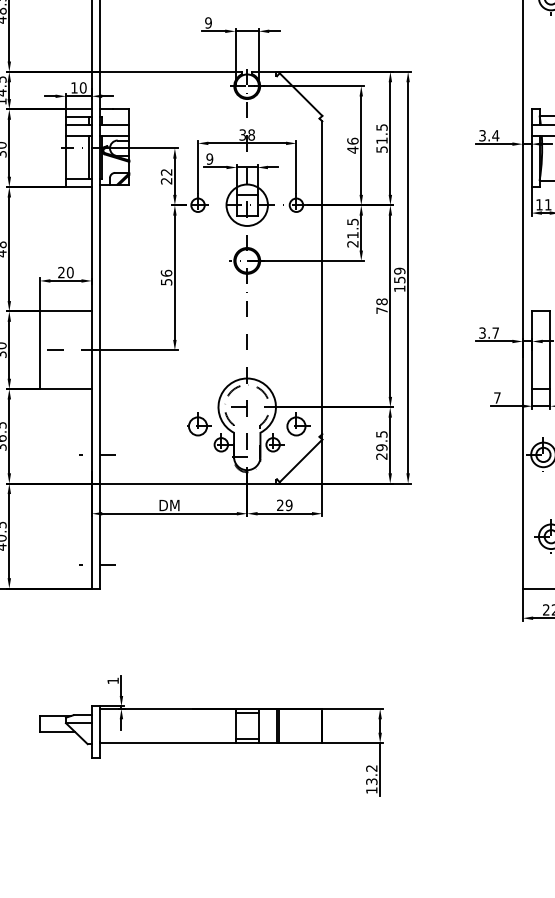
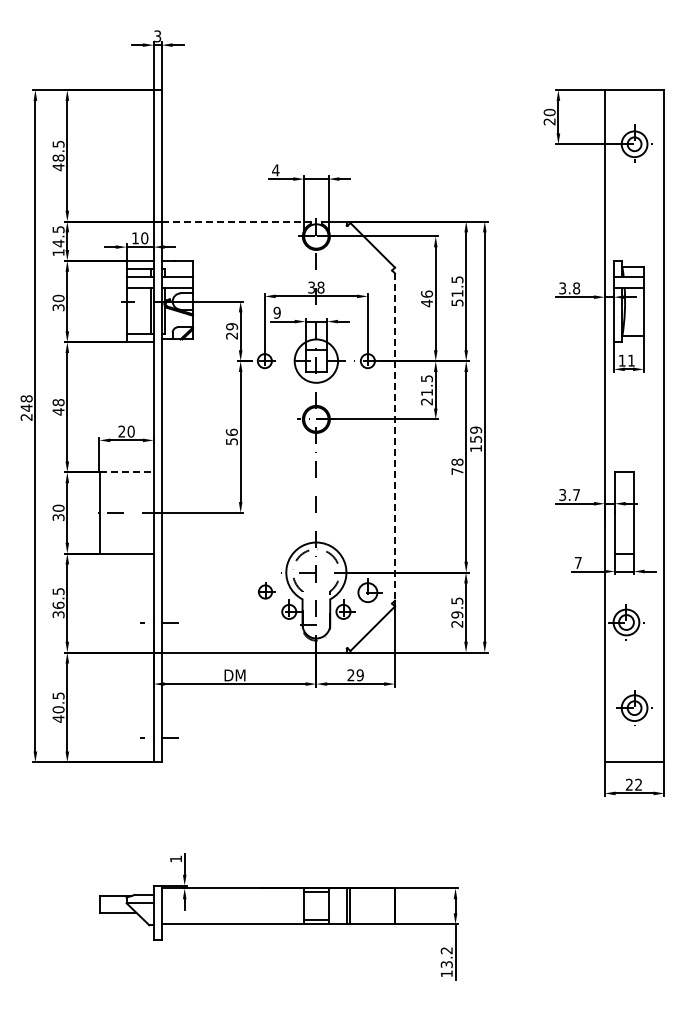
text: (208, 23) -> (275, 170), 9 -> 4
line: (170, 71) -> (236, 221), solid -> dashed
text: (495, 135) -> (576, 288), 3.4 -> 3.8
text: (167, 172) -> (232, 326), 22 -> 29
line: (322, 278) -> (395, 437), solid -> dashed
line: (66, 311) -> (127, 472), solid -> dashed
part: (199, 424) -> (266, 590), size x0.7

